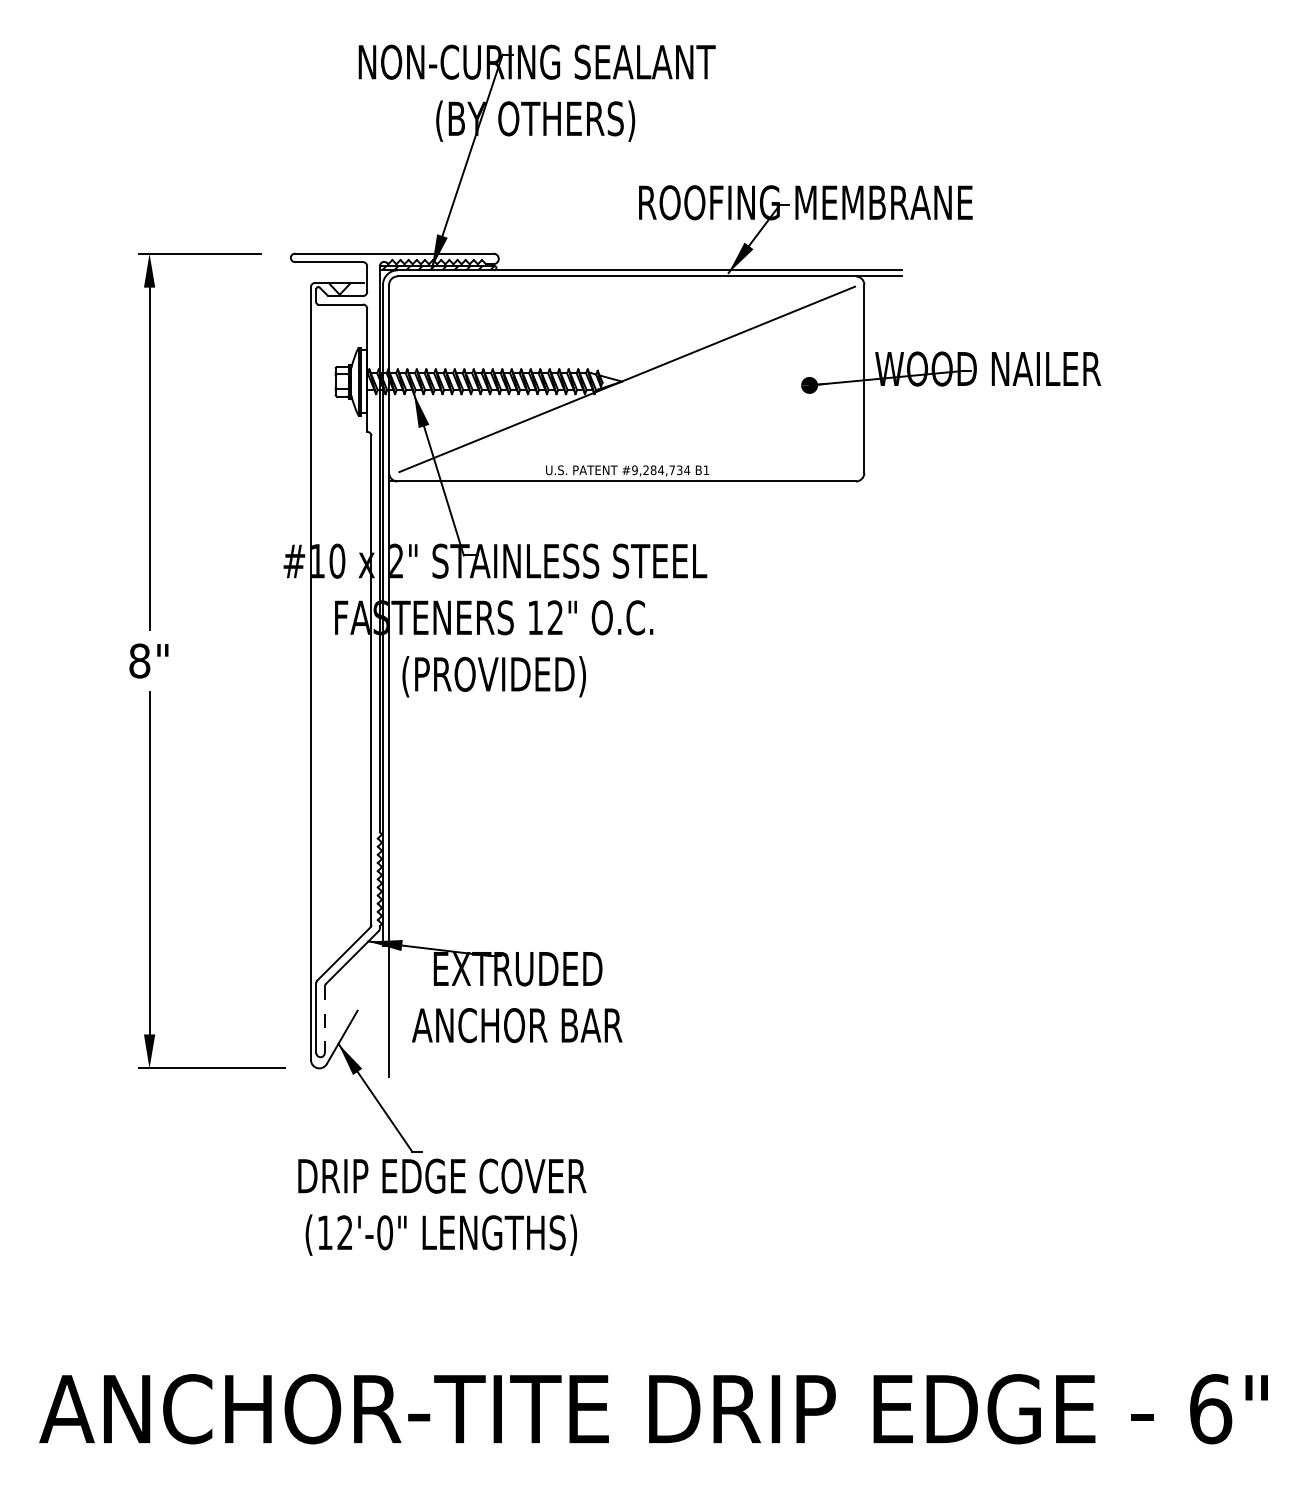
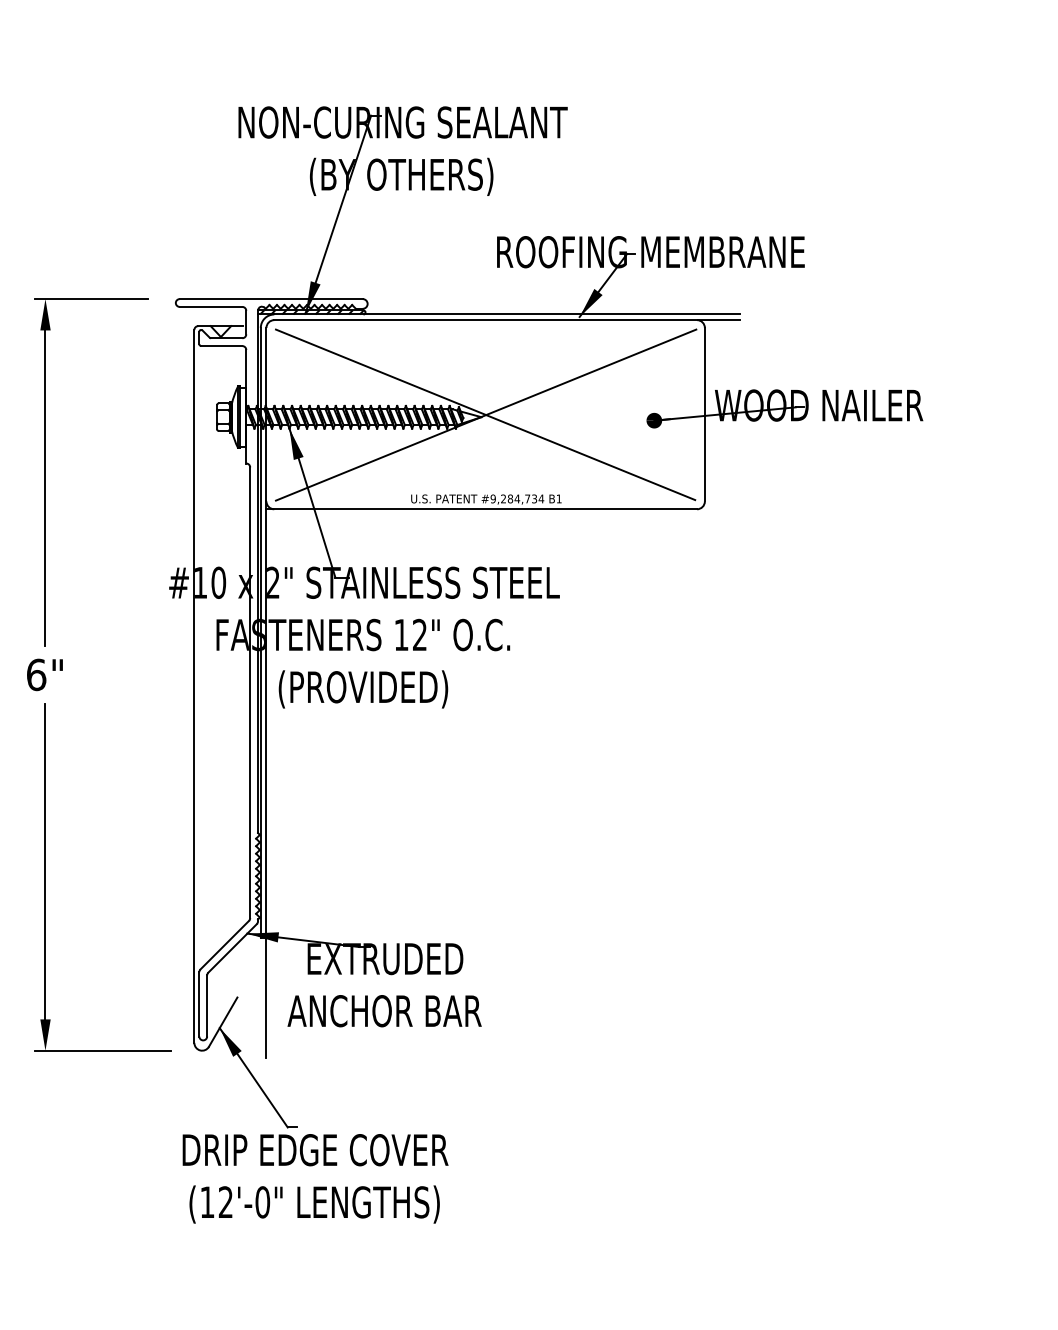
line: (626, 378) -> (485, 414), added
text: (139, 660) -> (36, 674), 8" -> 6"
line: (324, 1020) -> (206, 1006), dashed -> solid

